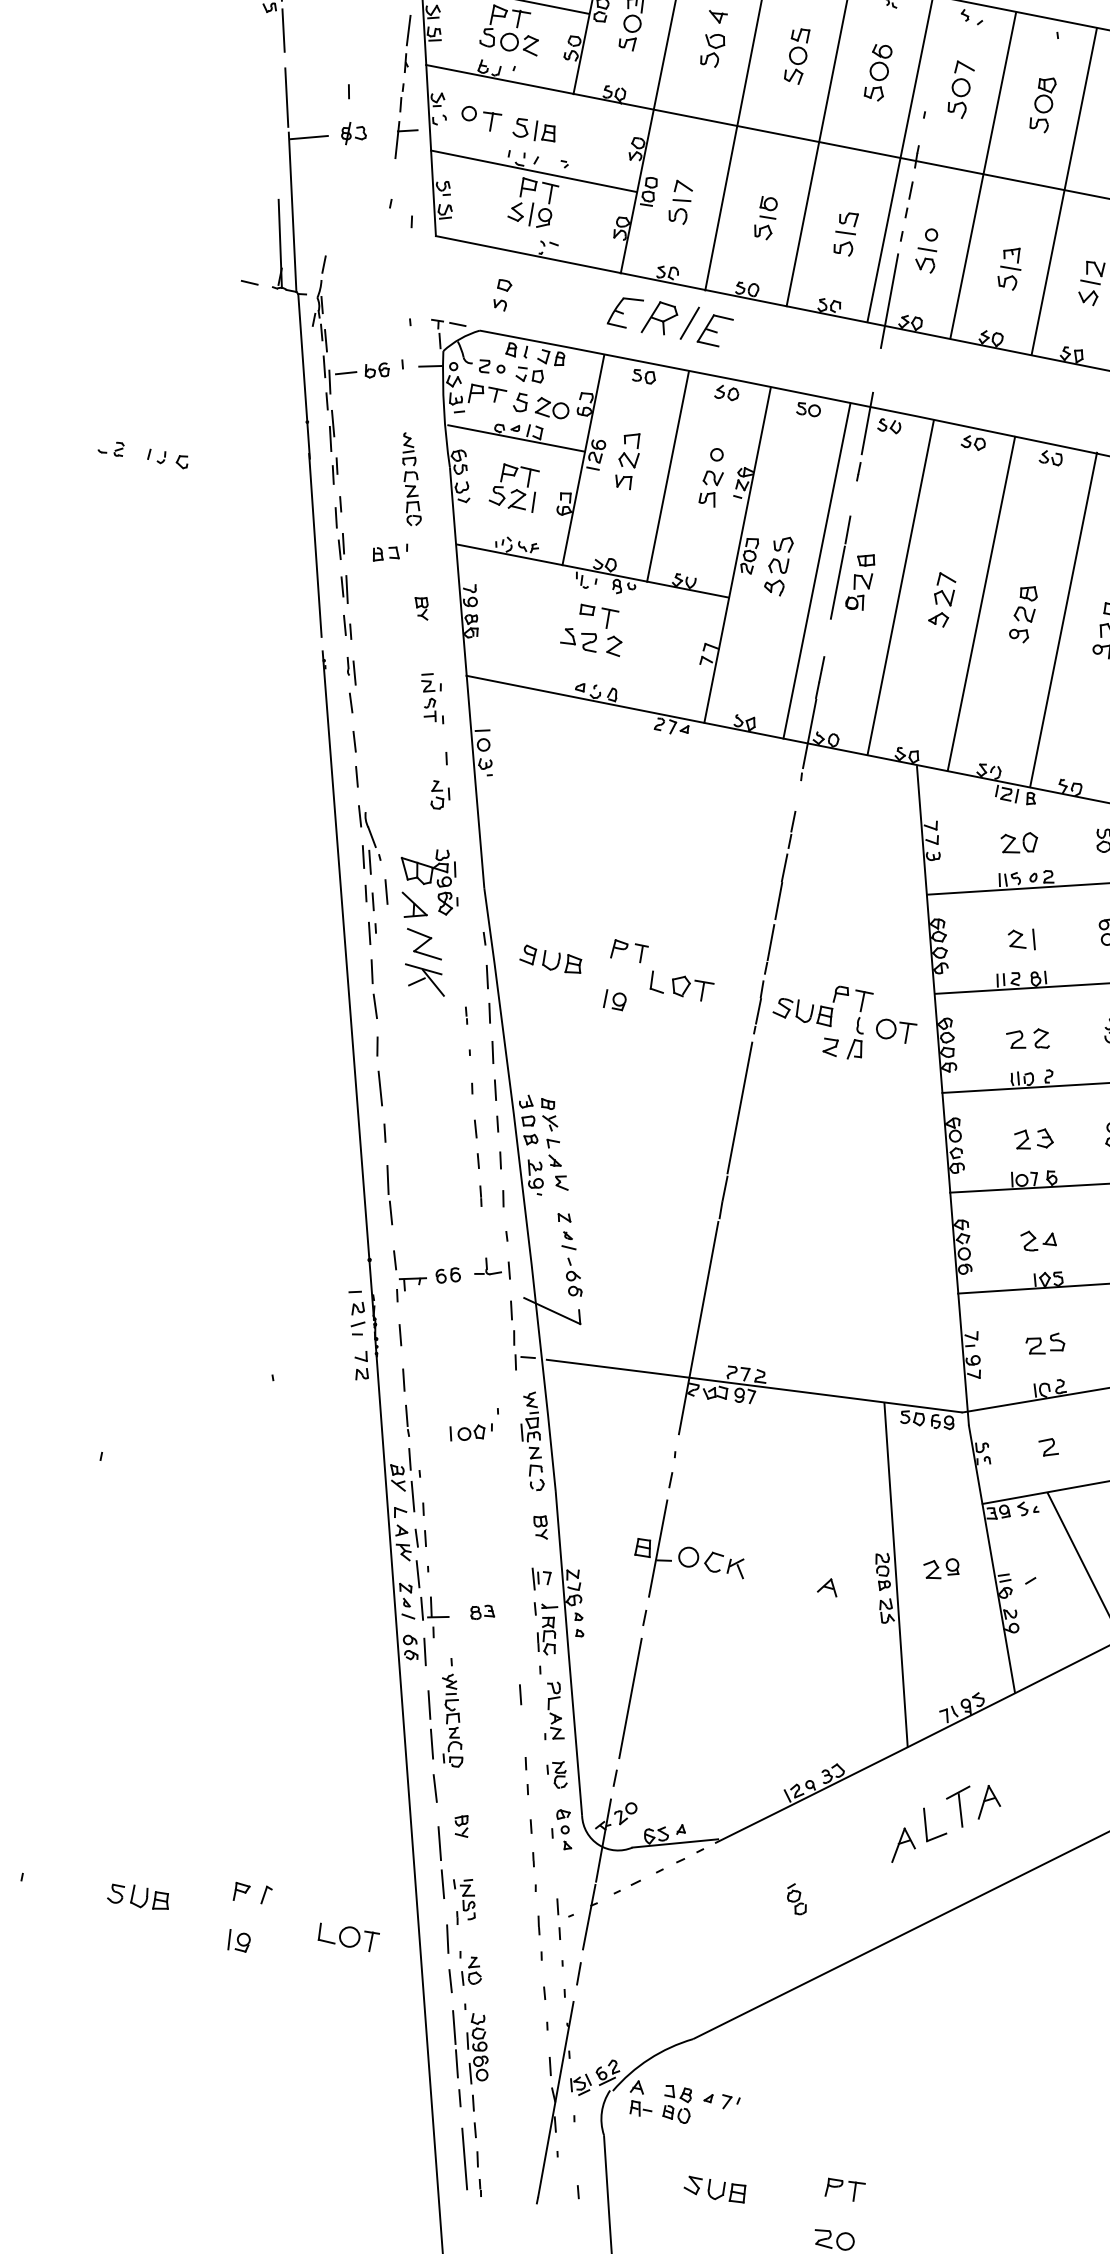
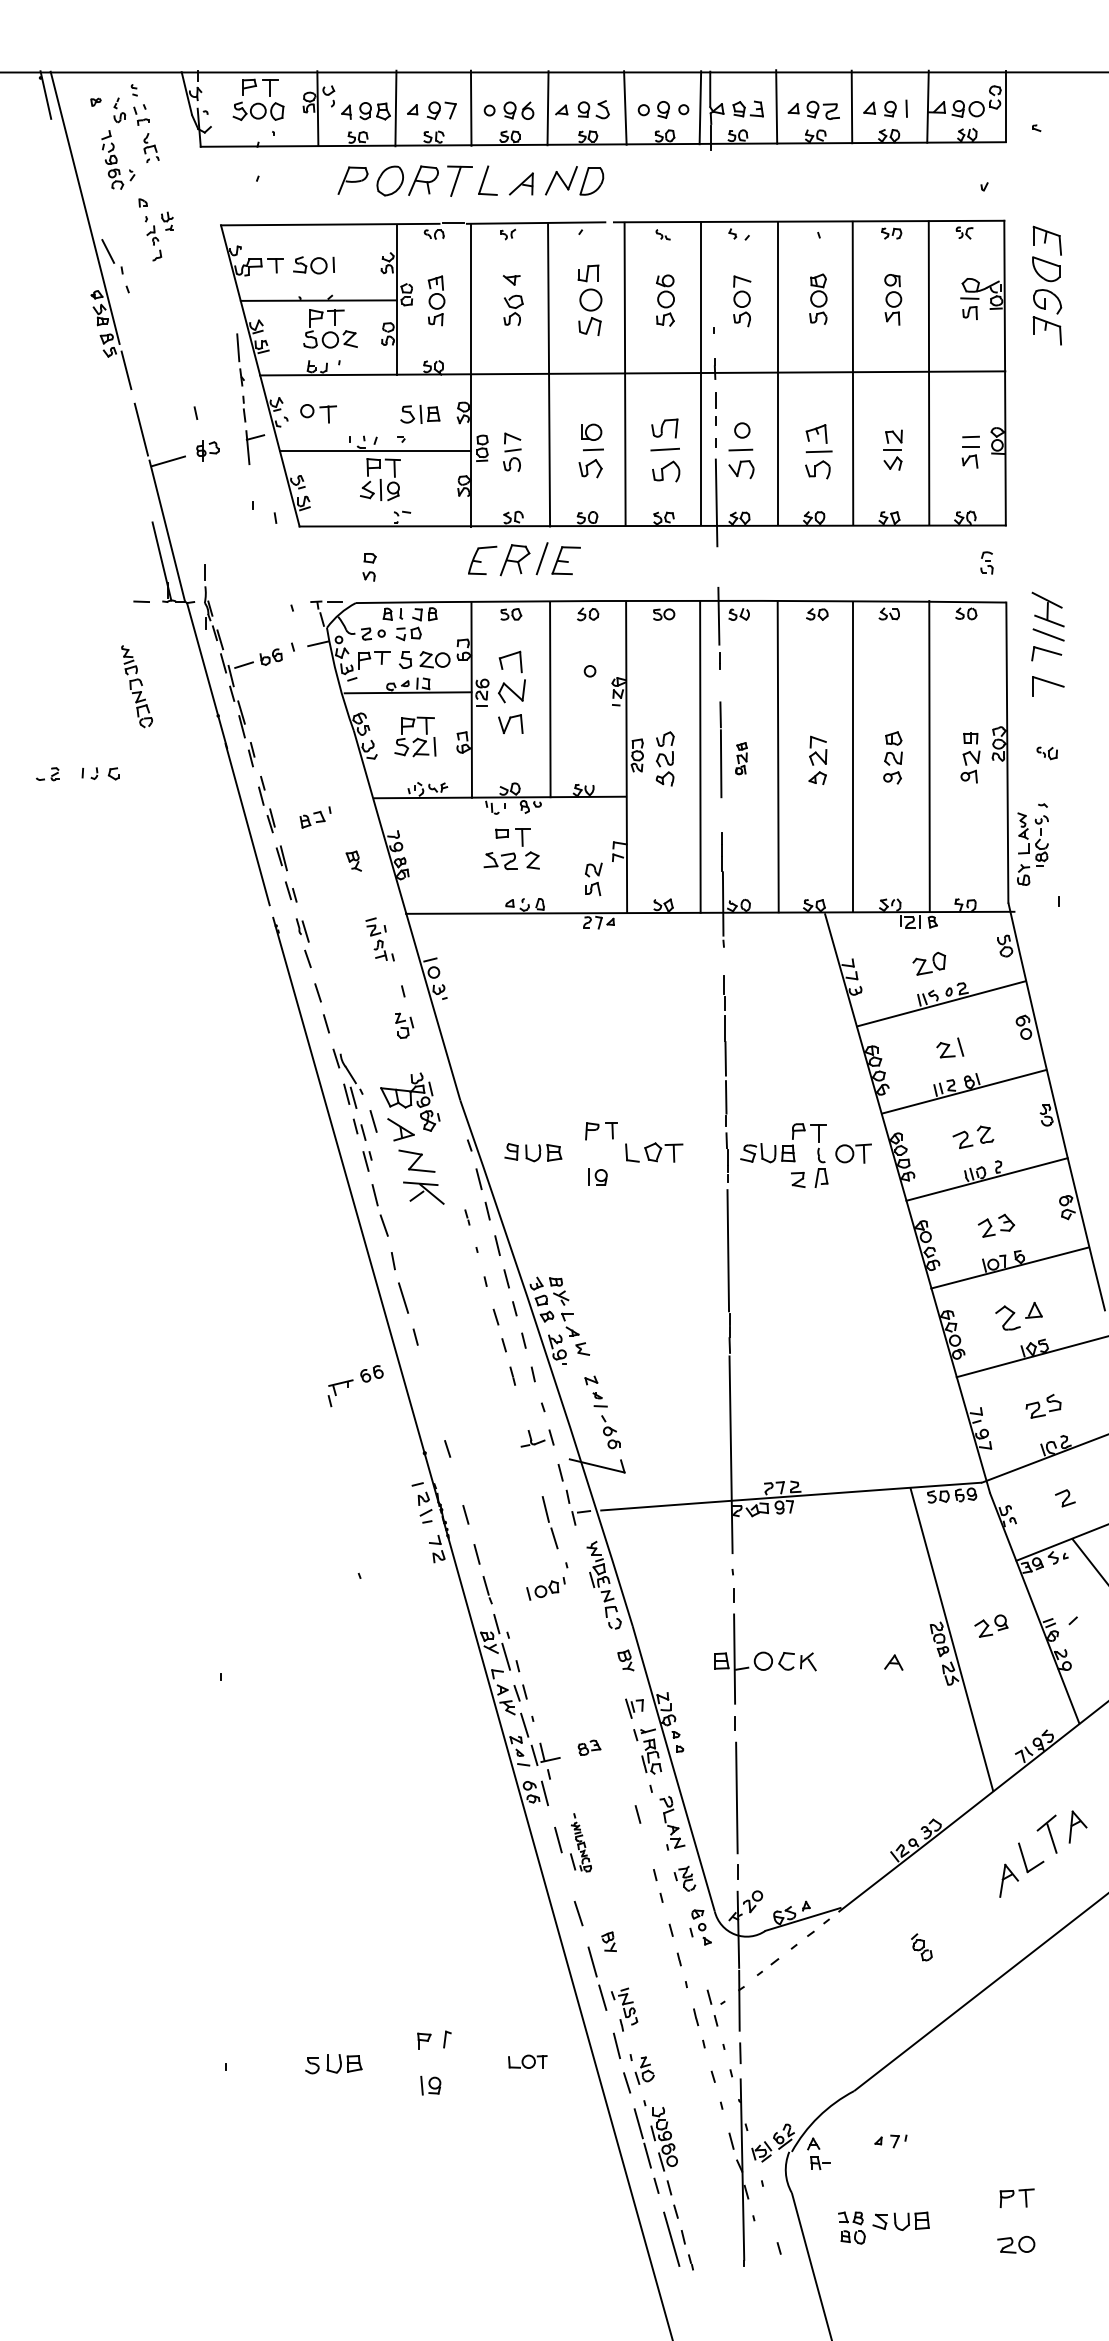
part: (797, 56) -> (590, 300), size x1.4
part: (535, 130) -> (420, 414), moved
part: (766, 217) -> (591, 450), size x1.4
part: (844, 233) -> (664, 450), size x1.6
part: (927, 250) -> (741, 450), size x1.4
part: (1010, 267) -> (818, 451), size x1.4
part: (628, 459) -> (511, 691), size x1.6
part: (412, 479) -> (137, 686), moved
part: (710, 488) -> (593, 879), moved
part: (860, 581) -> (741, 758), size x0.6
part: (389, 1194) -> (549, 1522), moved
part: (1038, 1240) -> (1018, 1315), size x1.4
part: (427, 1285) -> (355, 1386), moved
part: (452, 1712) -> (580, 1842), size x0.6
part: (348, 1936) -> (527, 2061), size x0.7
part: (677, 2103) -> (851, 2227), moved

